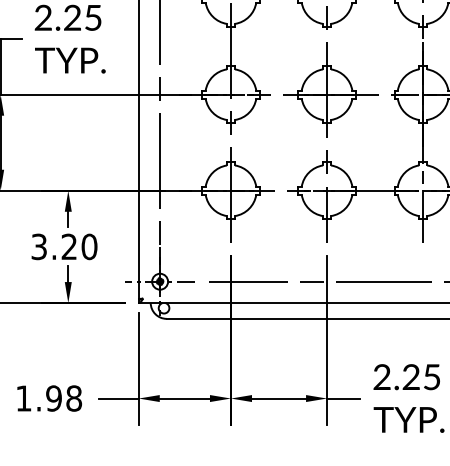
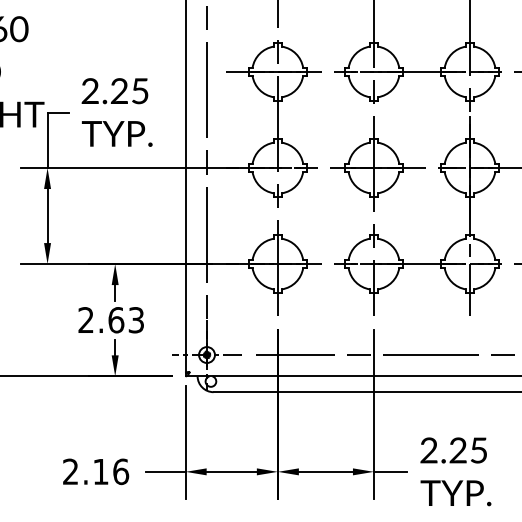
text: (64, 247) -> (111, 320), 3.20 -> 2.63
text: (49, 398) -> (96, 471), 1.98 -> 2.16

